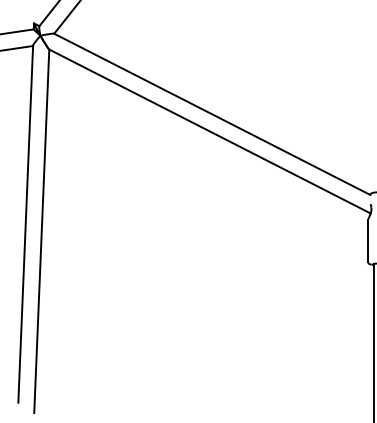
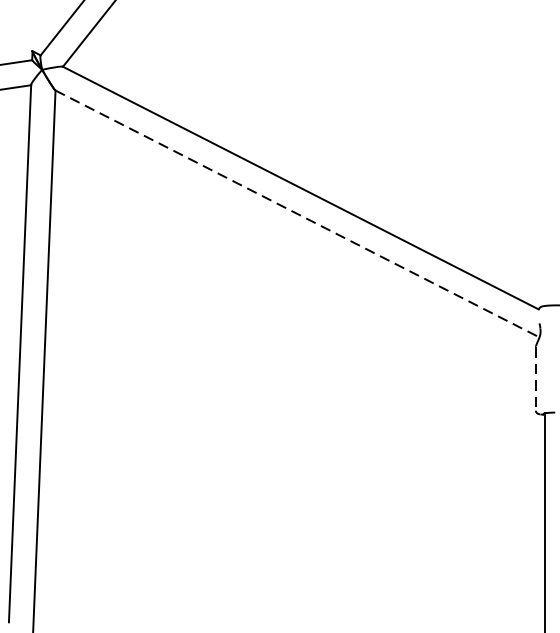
line: (210, 131) -> (298, 213), solid -> dashed
line: (368, 241) -> (536, 379), solid -> dashed

